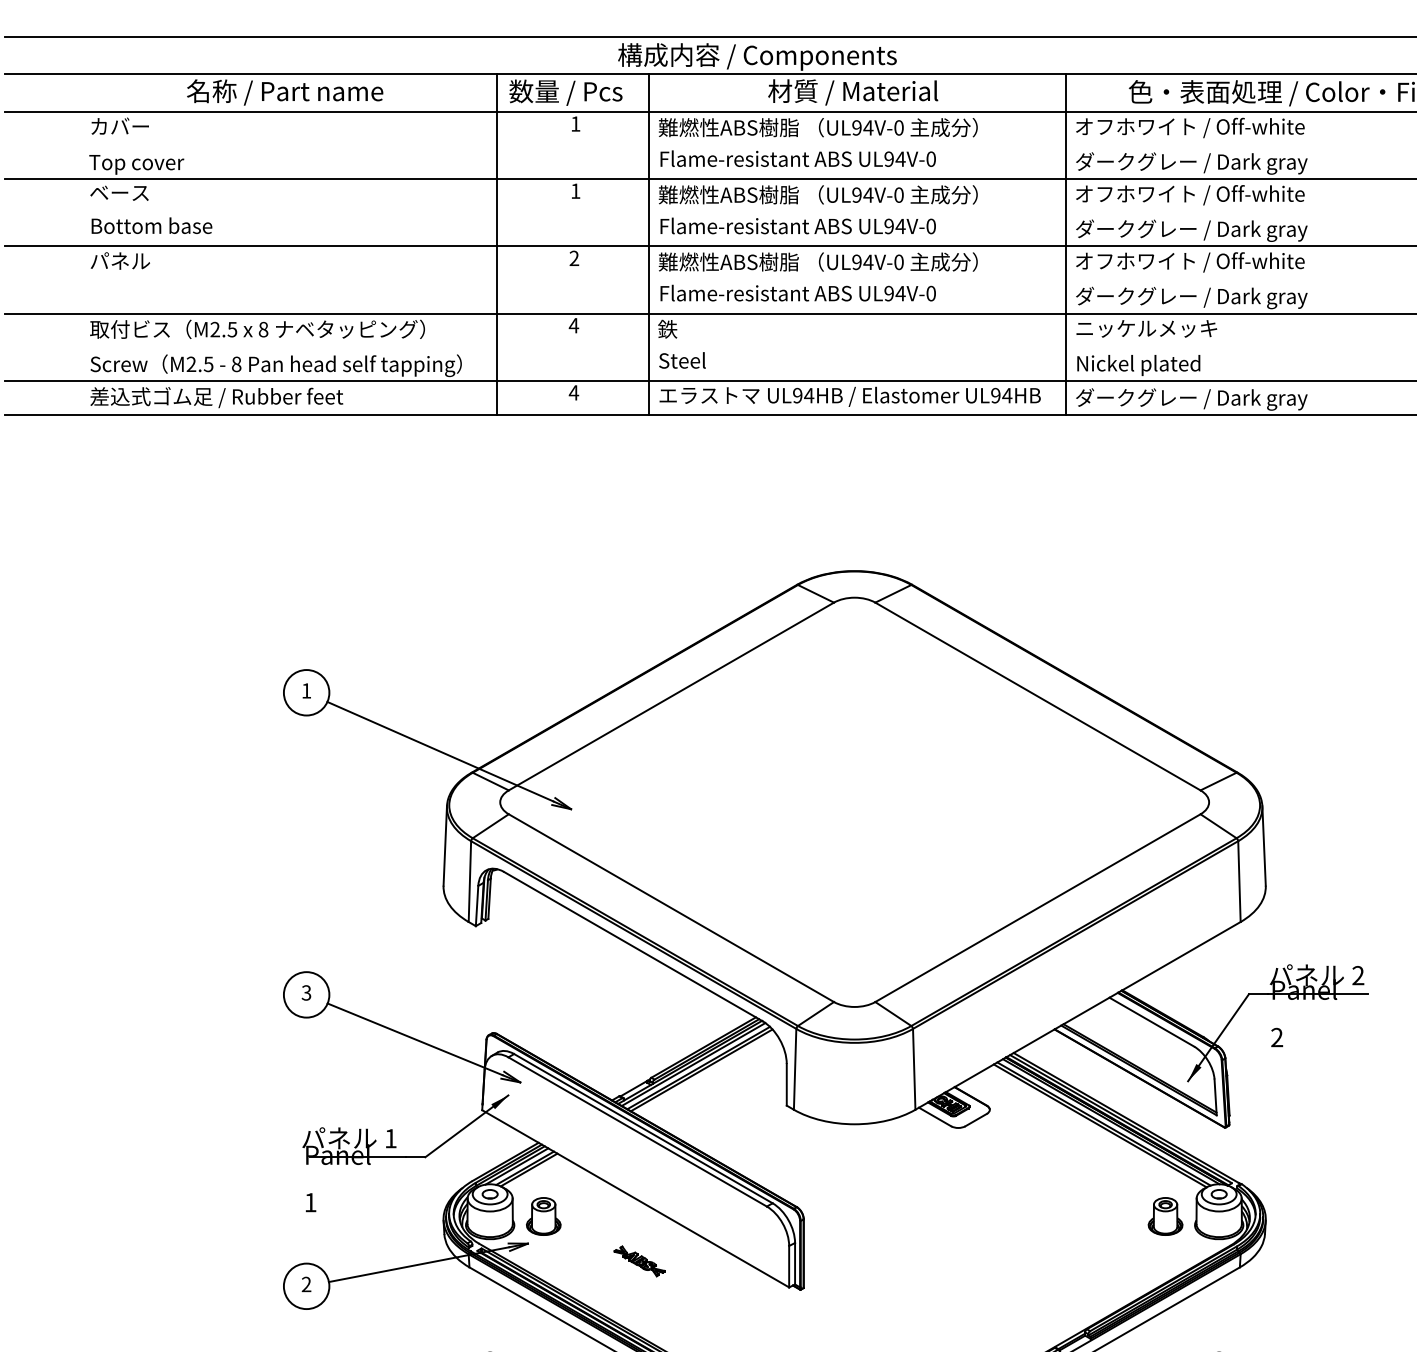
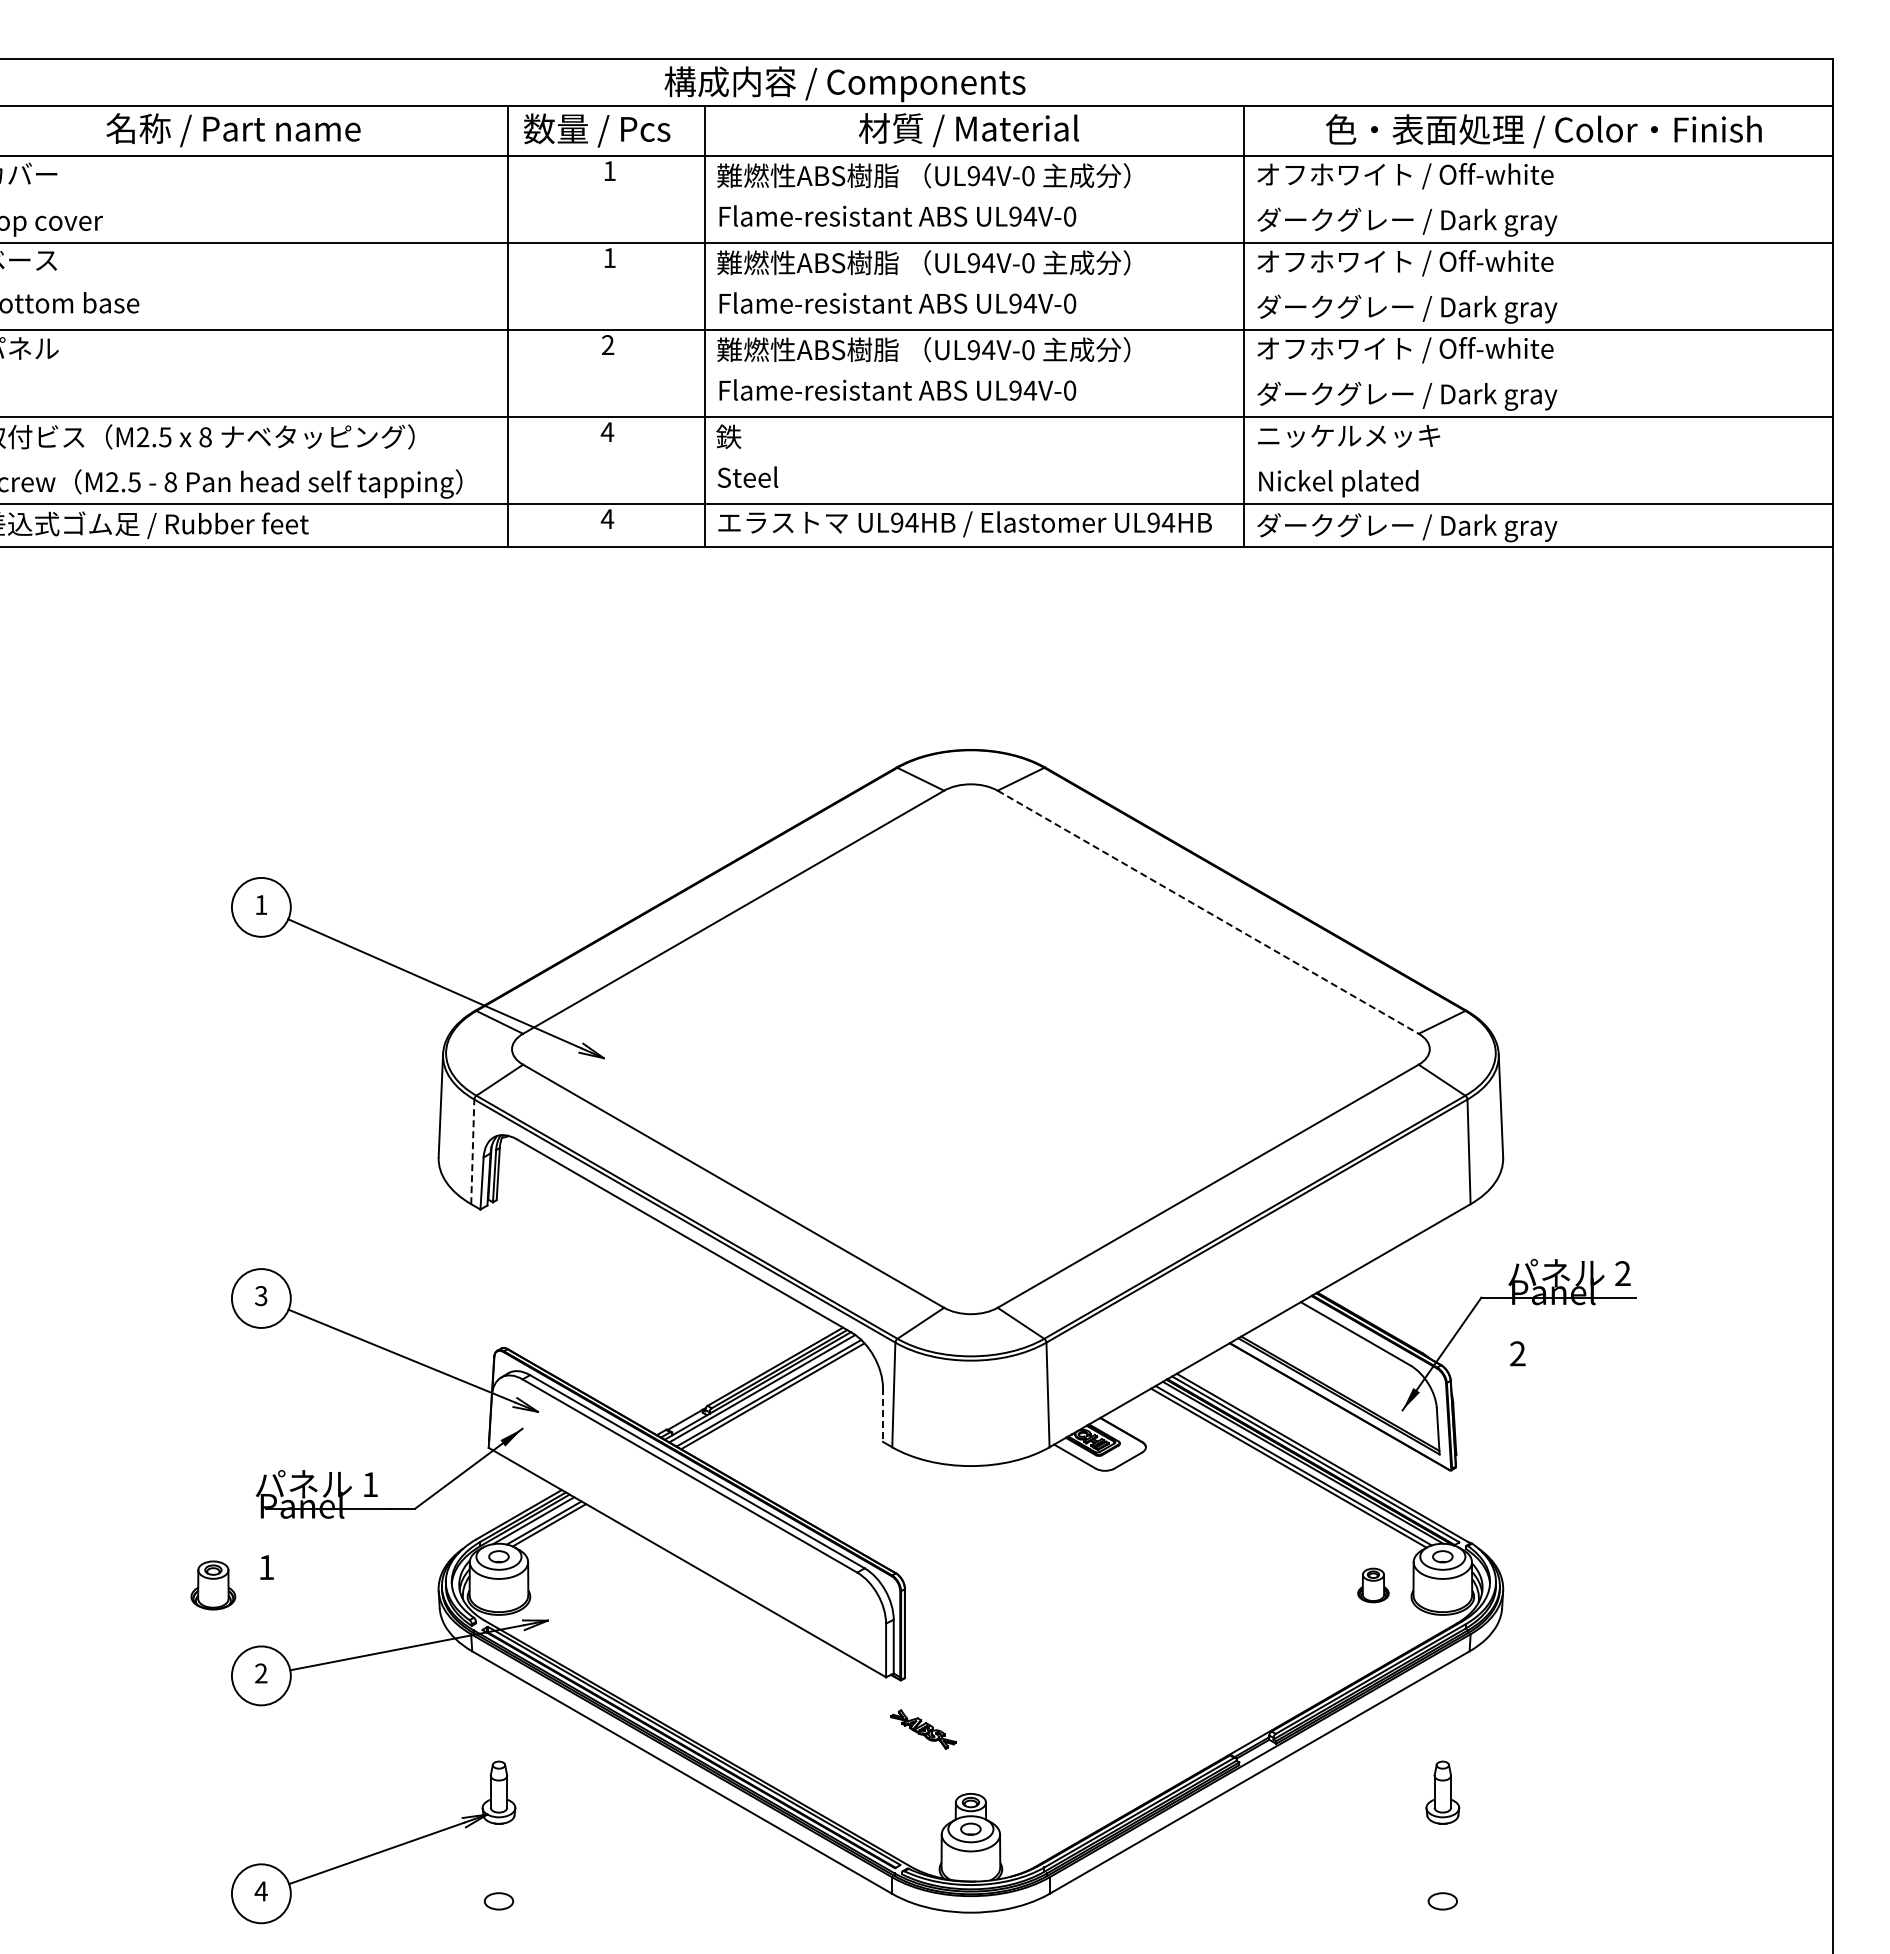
line: (1038, 696) -> (1208, 912), solid -> dashed
line: (469, 881) -> (472, 1151), solid -> dashed
line: (787, 1084) -> (883, 1414), solid -> dashed
part: (543, 1216) -> (213, 1585), moved
part: (1165, 1216) -> (1373, 1585), size x0.7
part: (639, 1261) -> (923, 1729), moved

